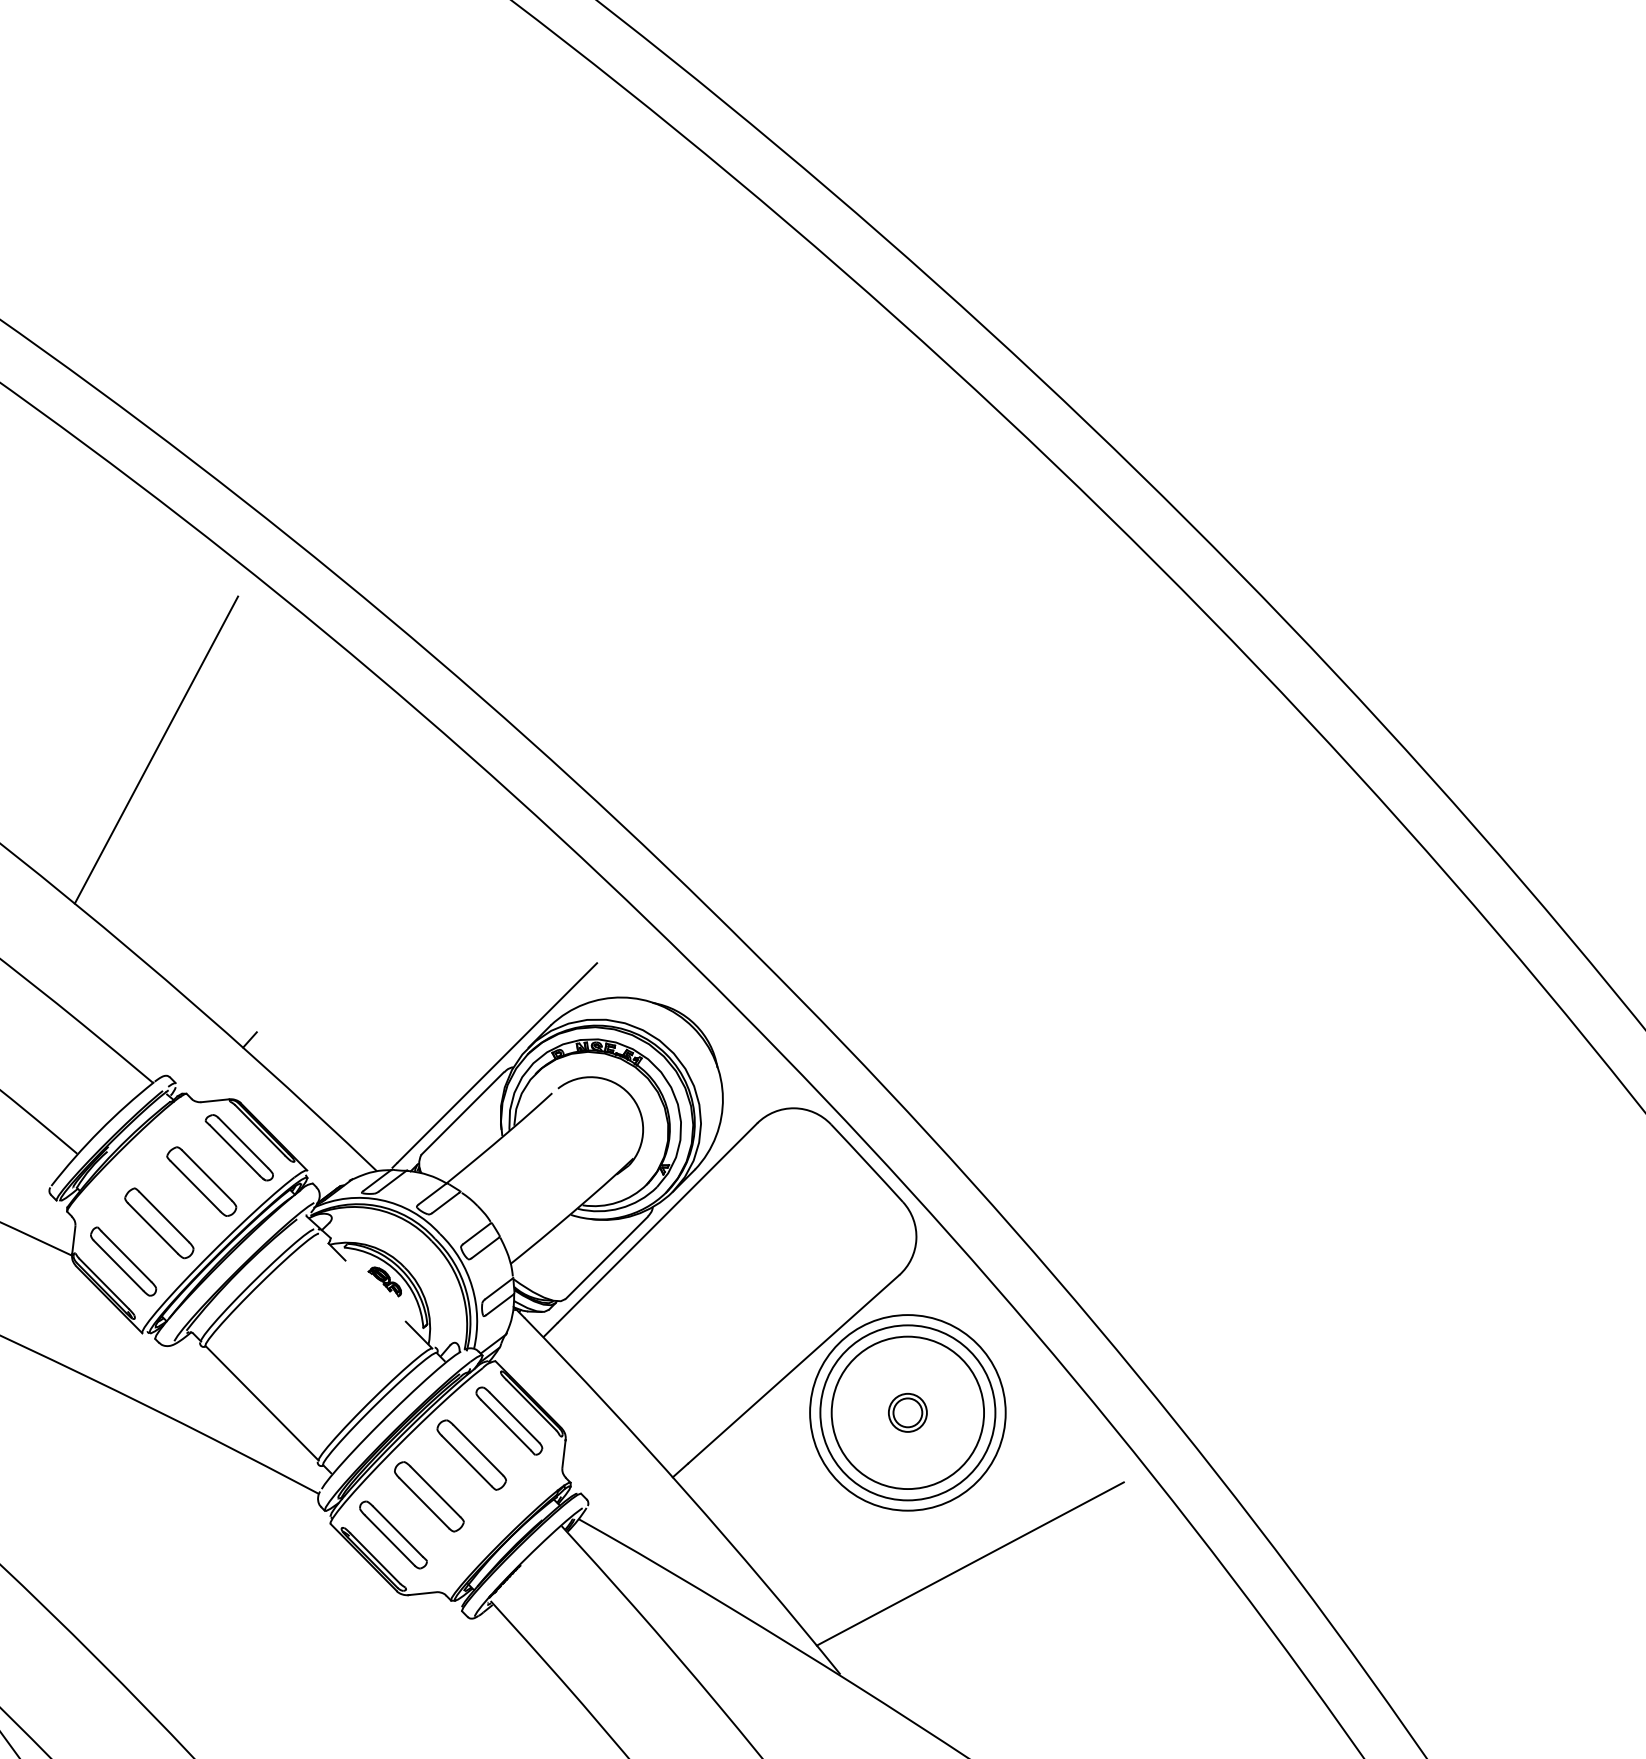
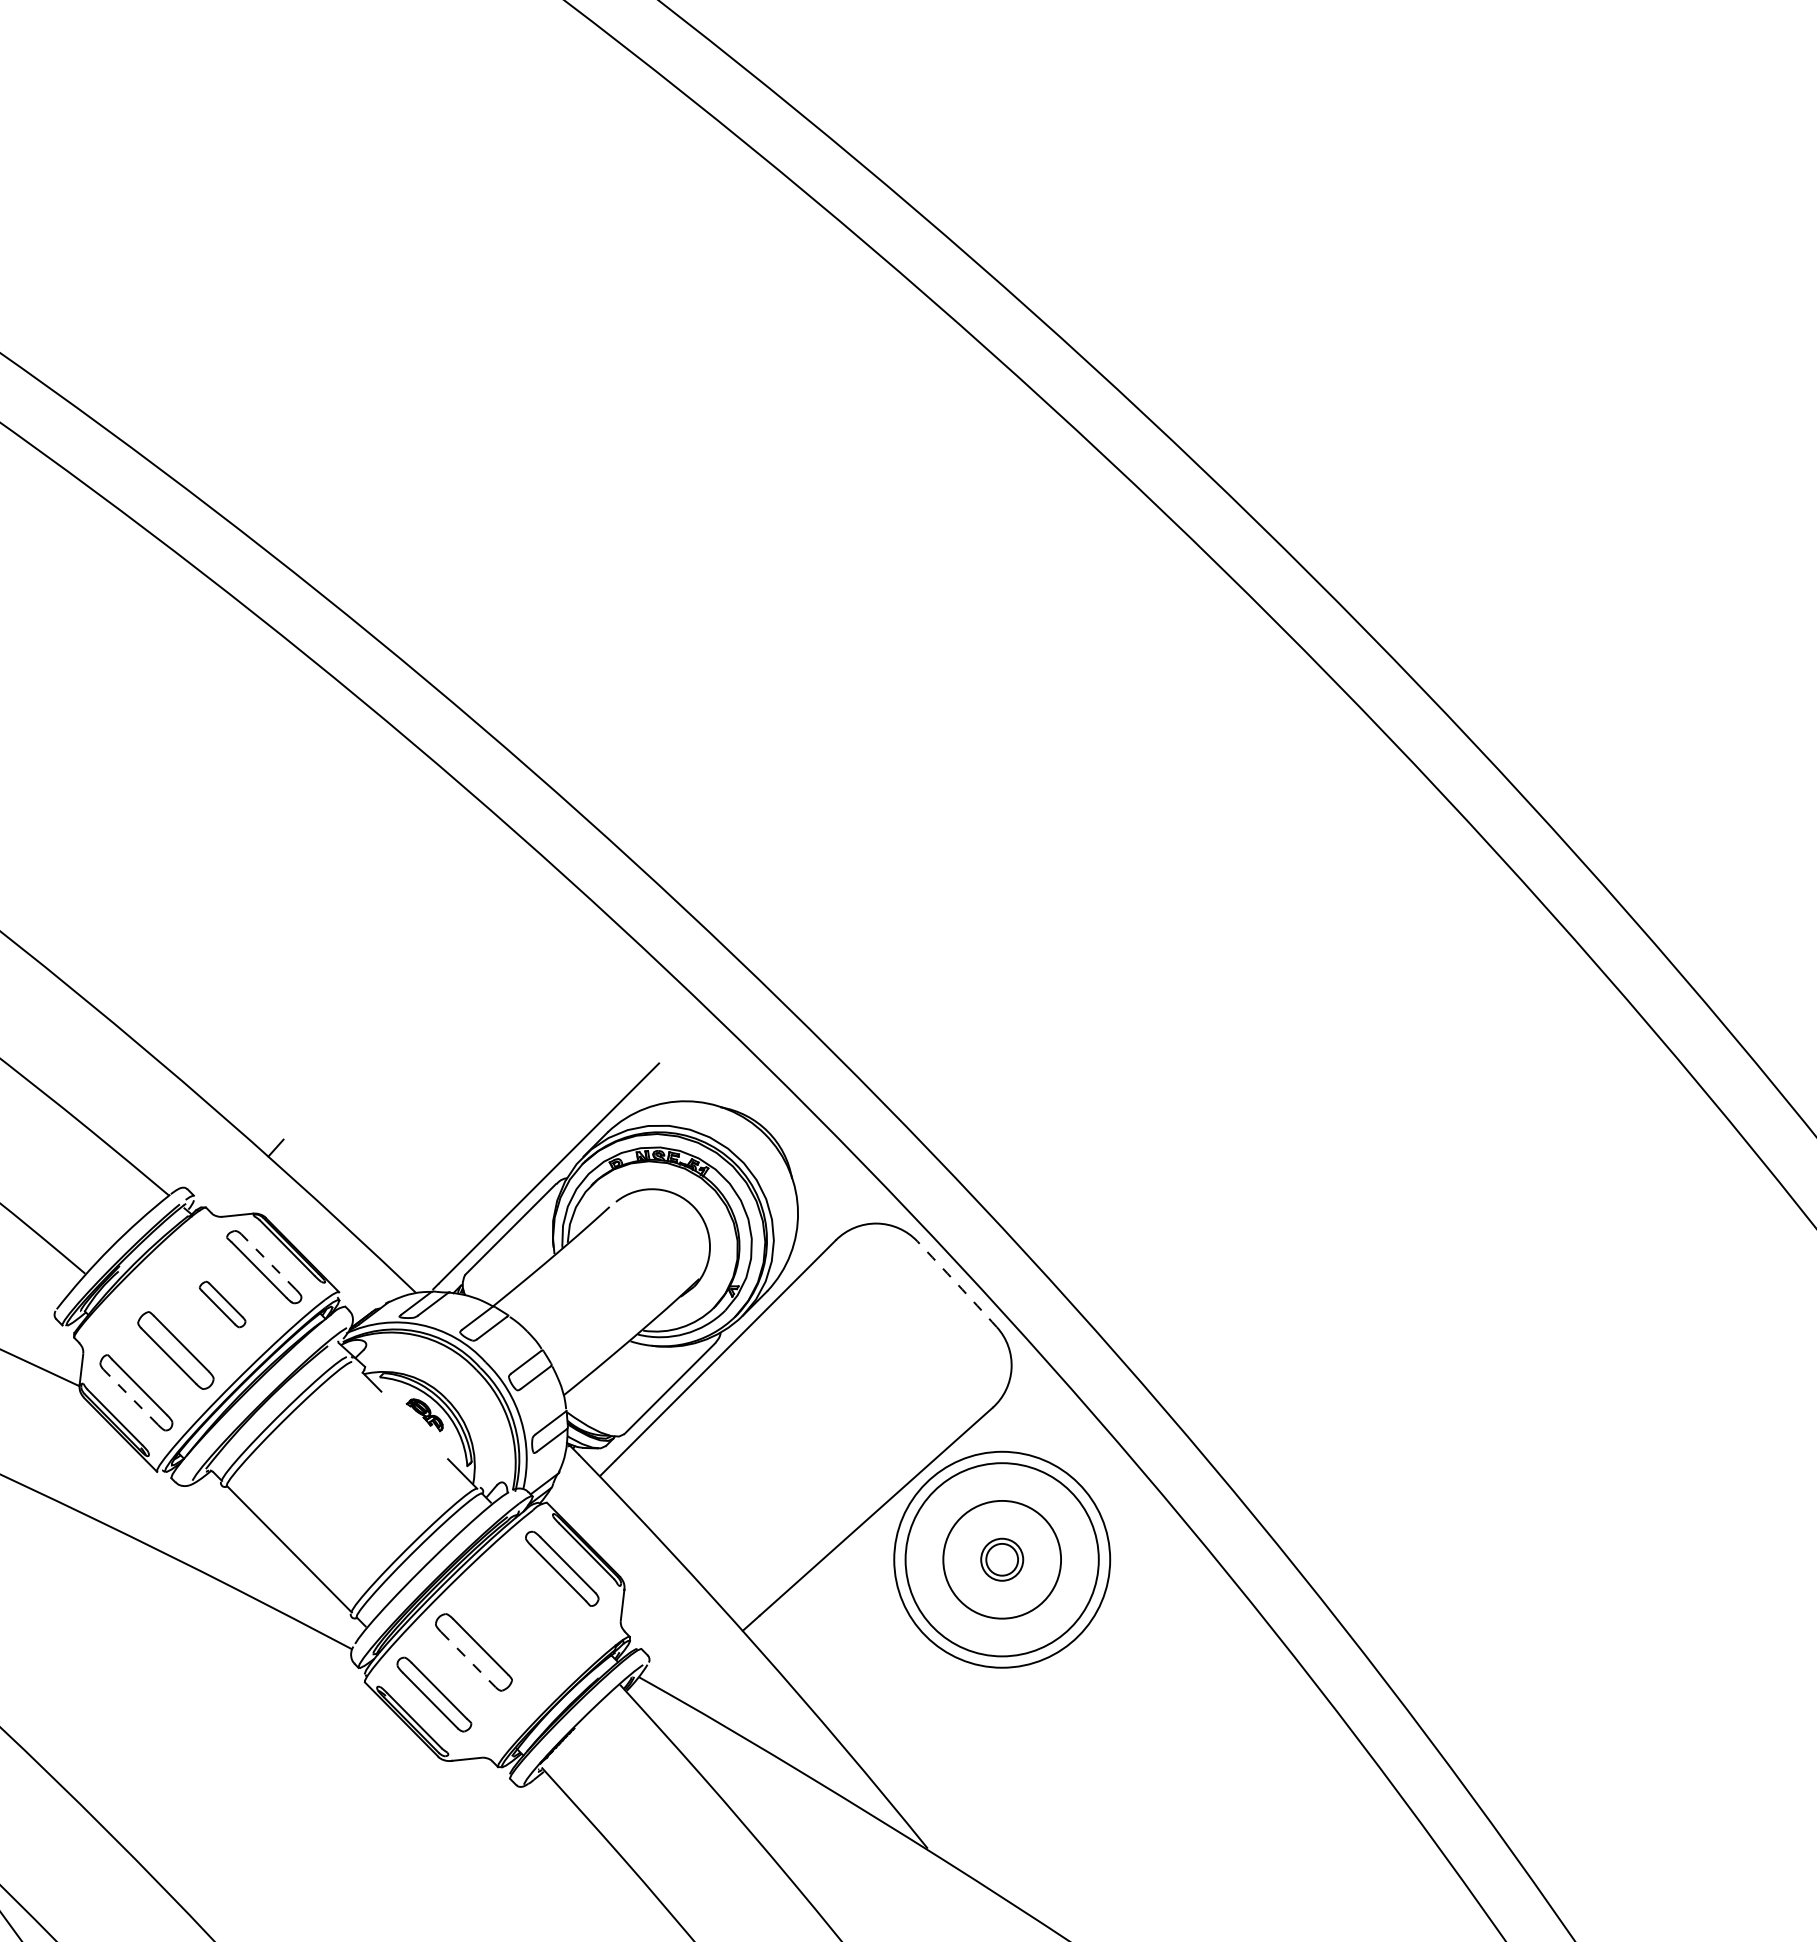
line: (156, 749) -> (172, 827), removed
line: (243, 1142) -> (268, 1261), solid -> dashed
arc: (867, 1163) -> (957, 1284), solid -> dashed
part: (201, 1181) -> (222, 1304), size x0.6
line: (118, 1265) -> (130, 1397), solid -> dashed
circle: (908, 1412) -> (1002, 1559), size x0.7
part: (471, 1455) -> (520, 1606), removed
line: (424, 1503) -> (468, 1659), solid -> dashed
line: (969, 1563) -> (1070, 1726), removed

